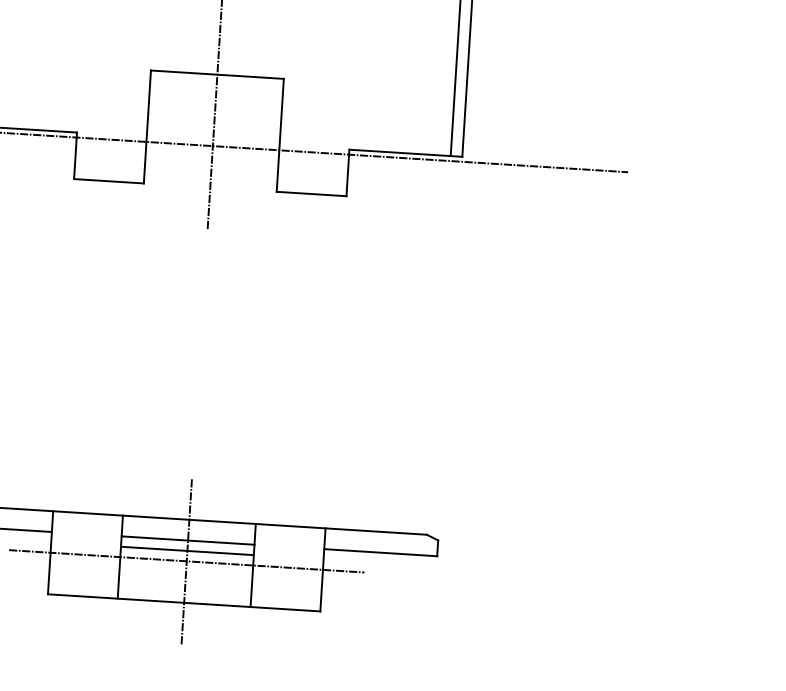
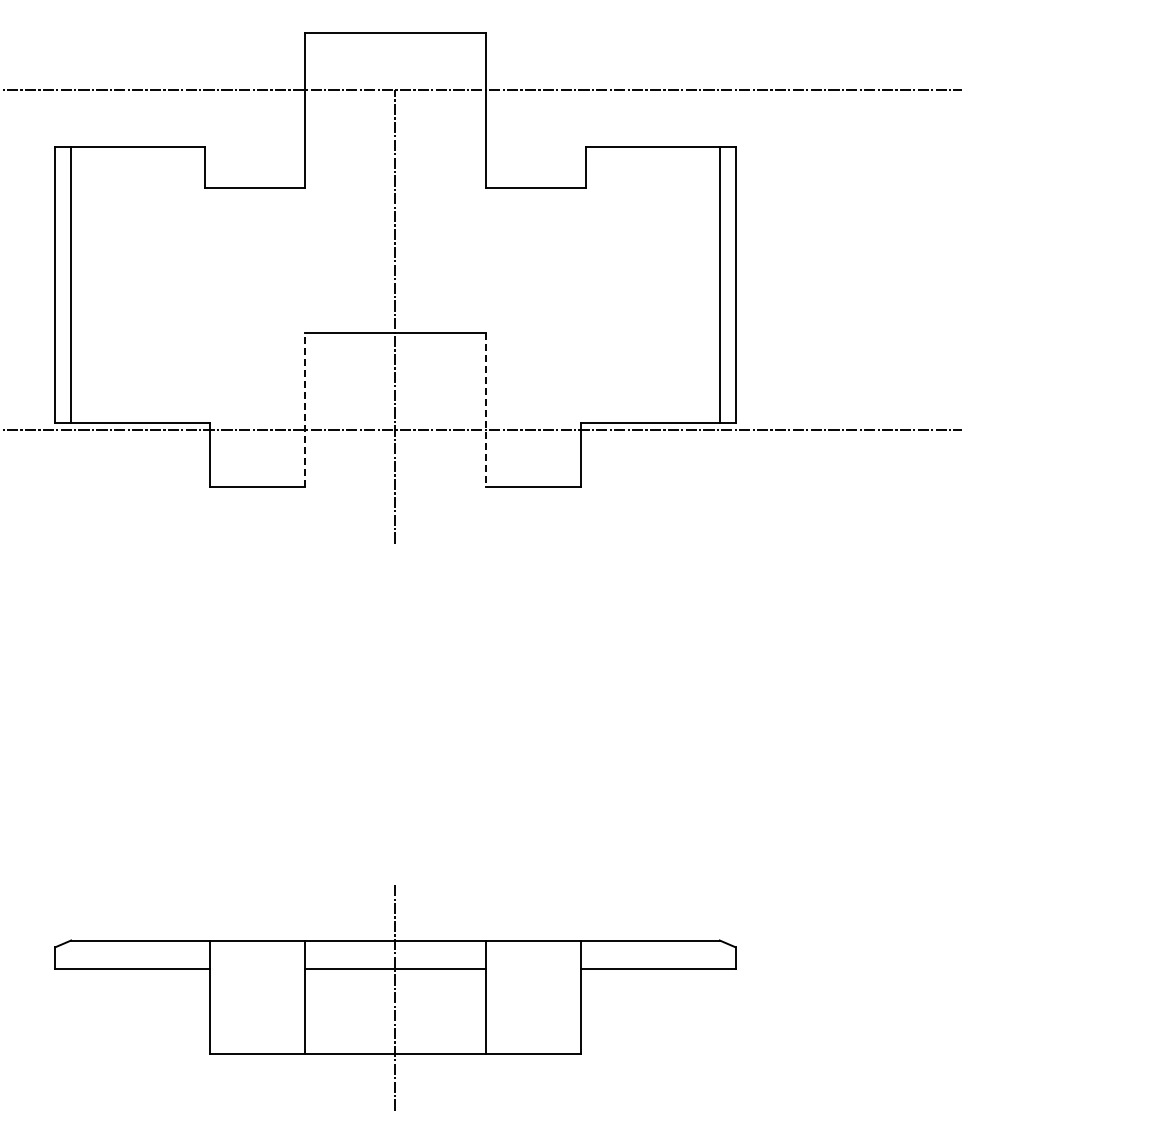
line: (147, 126) -> (304, 409), solid -> dashed
line: (280, 135) -> (486, 410), solid -> dashed
line: (187, 551) -> (395, 983), removed
line: (186, 561) -> (395, 997), removed

